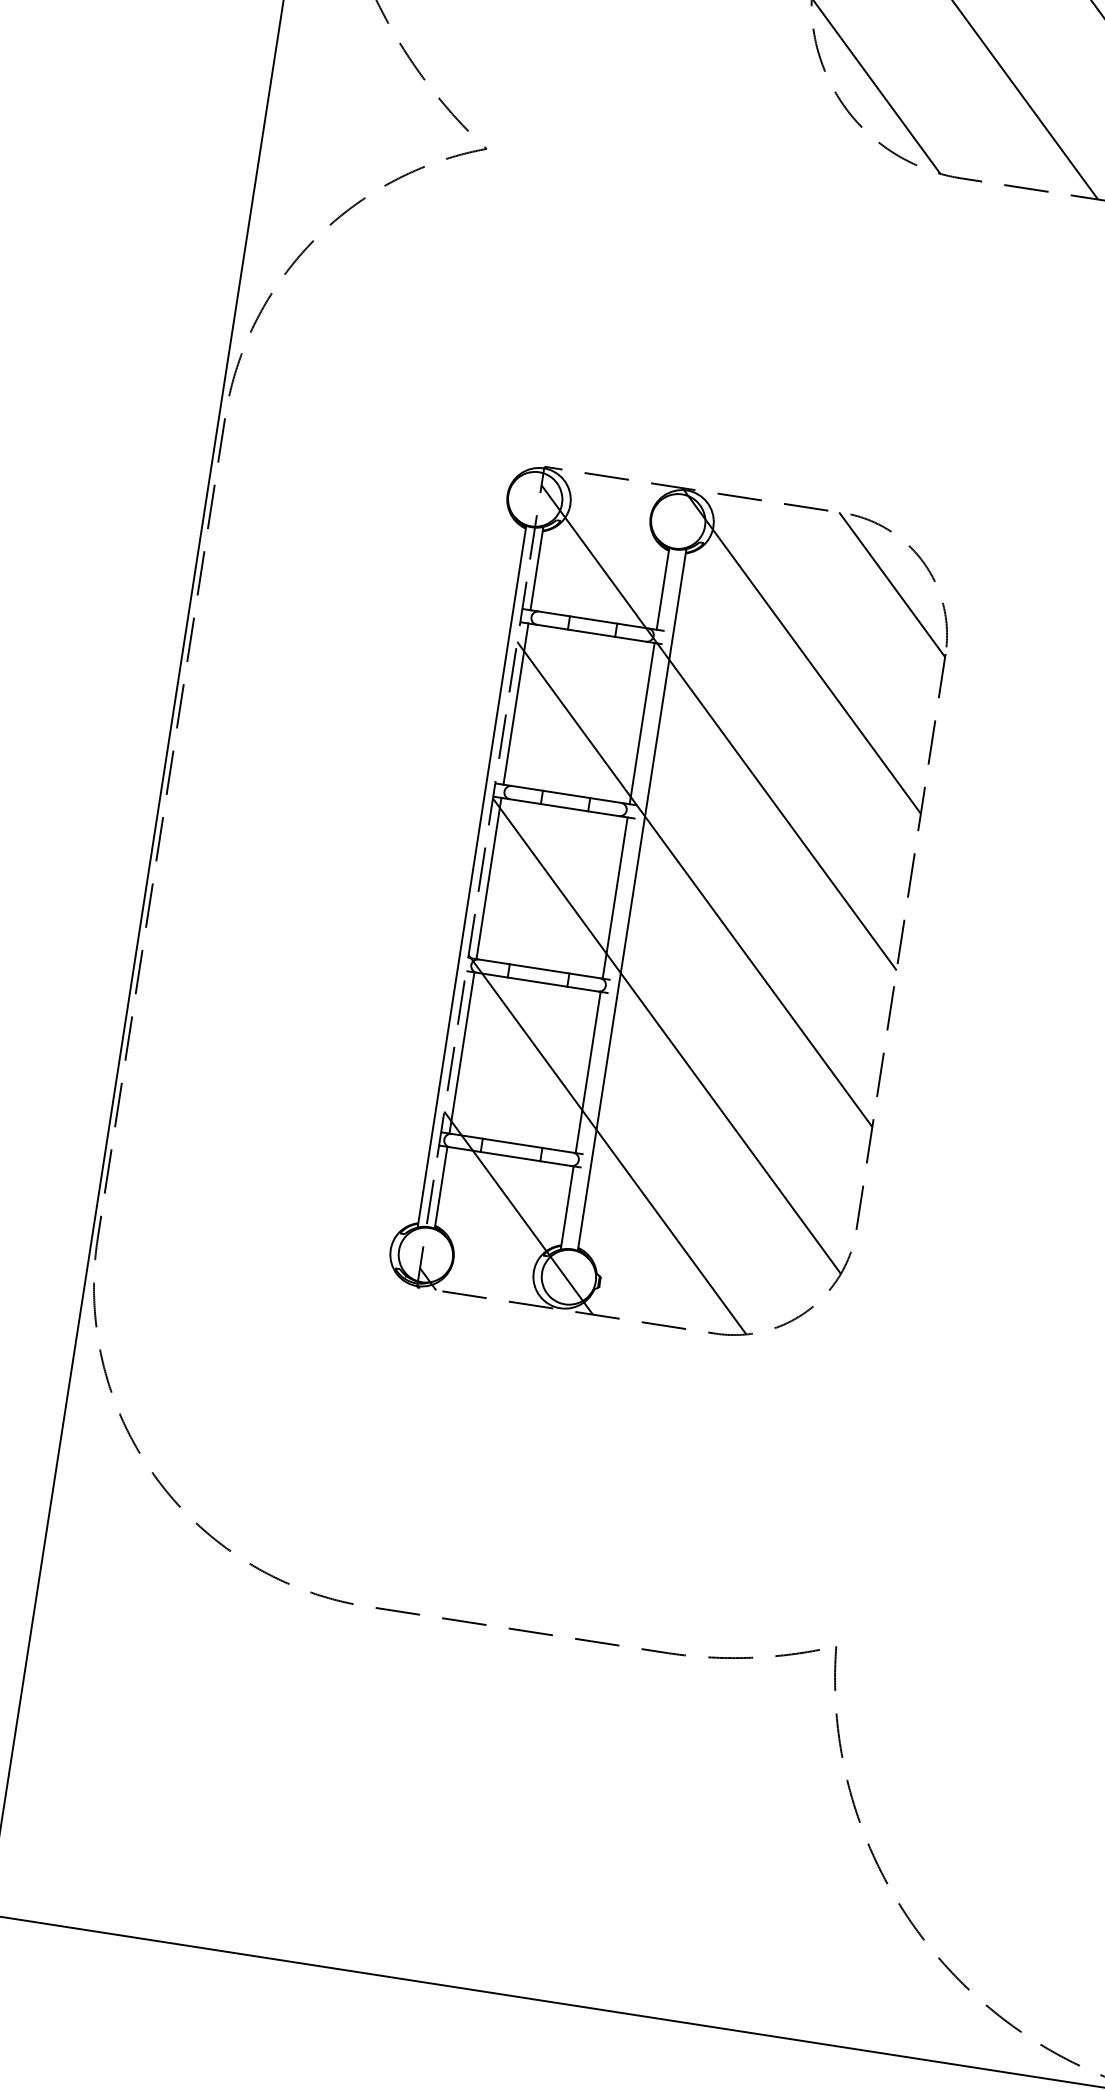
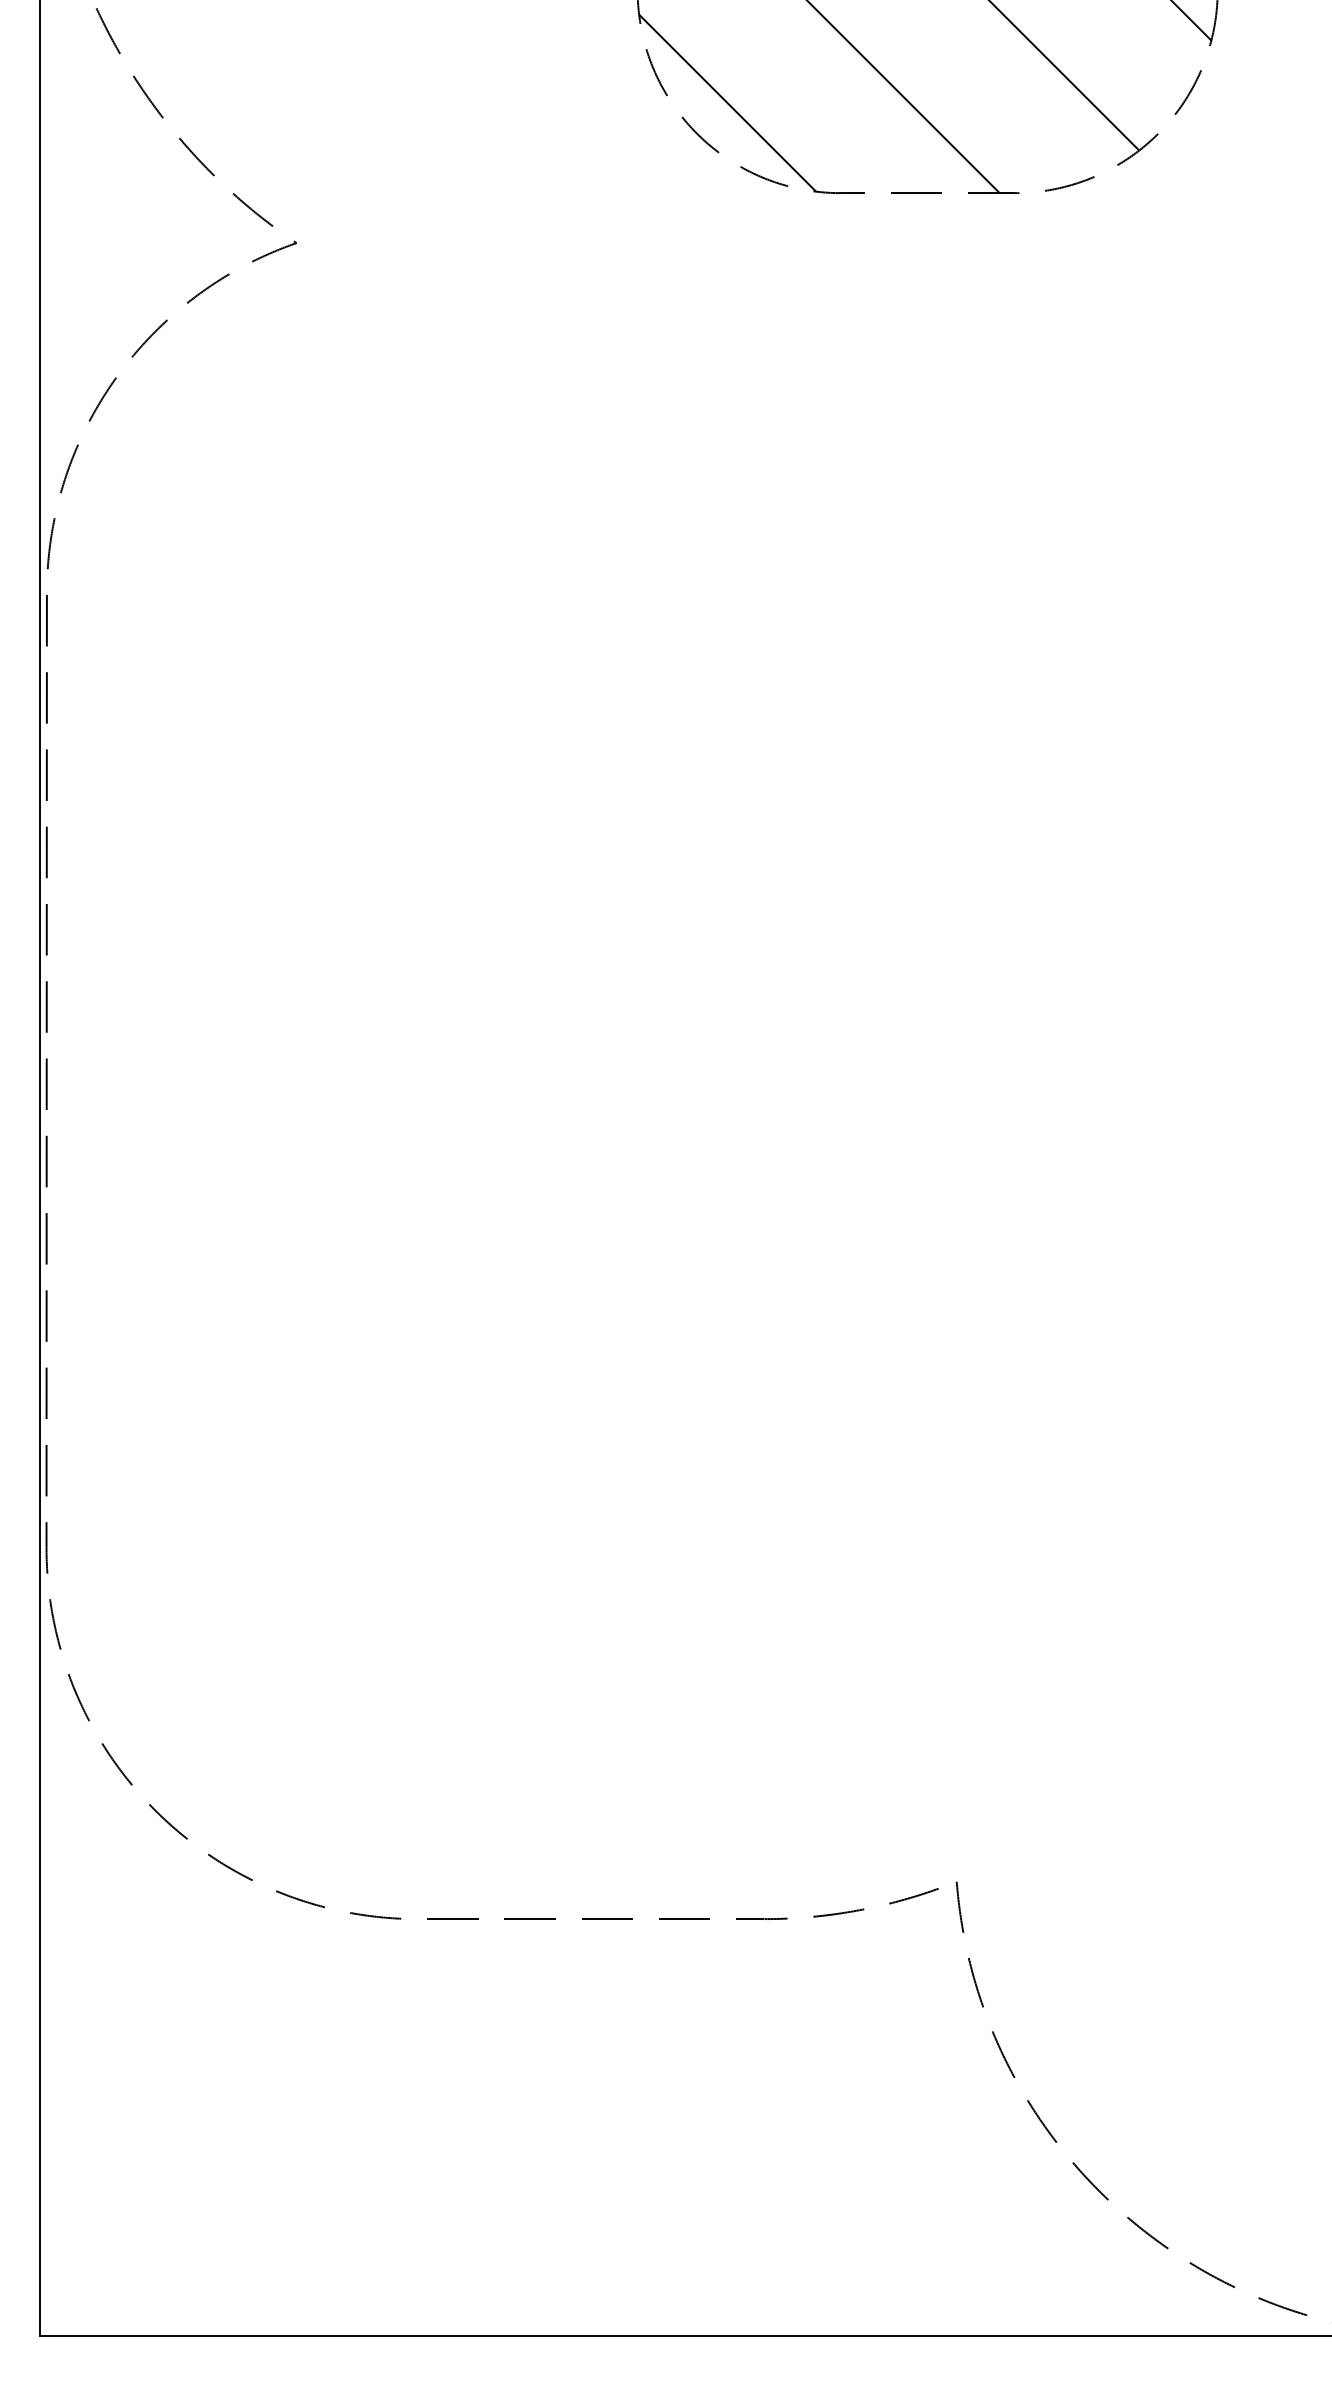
part: (697, 890) -> (666, 1047), removed

